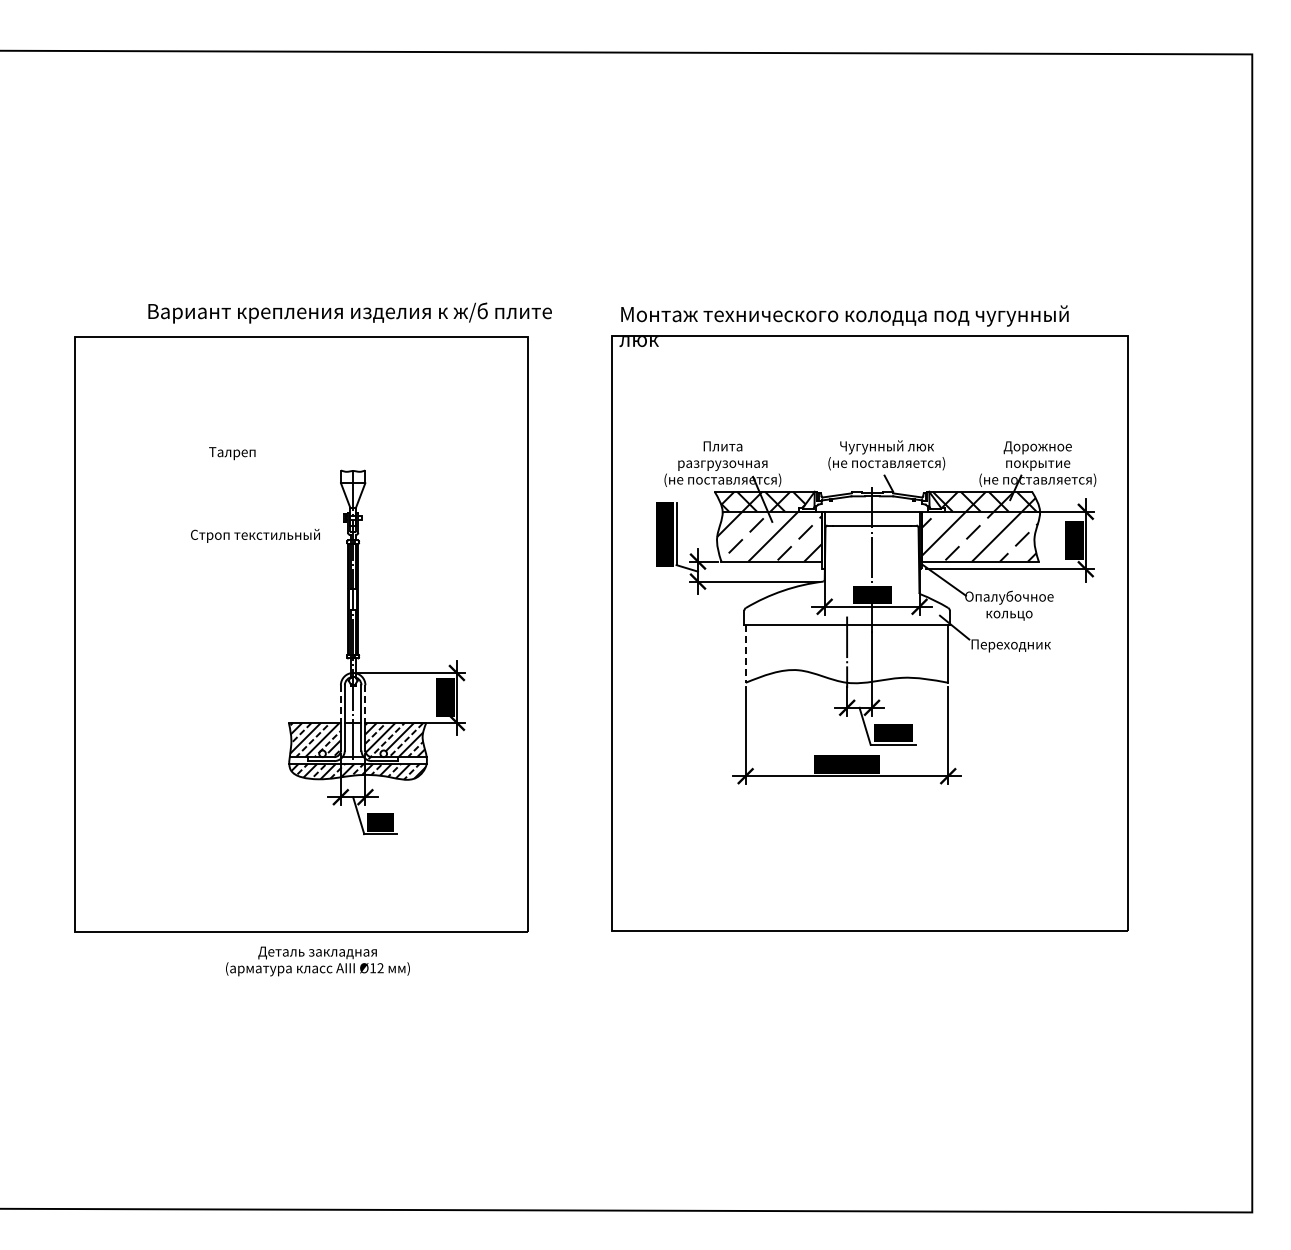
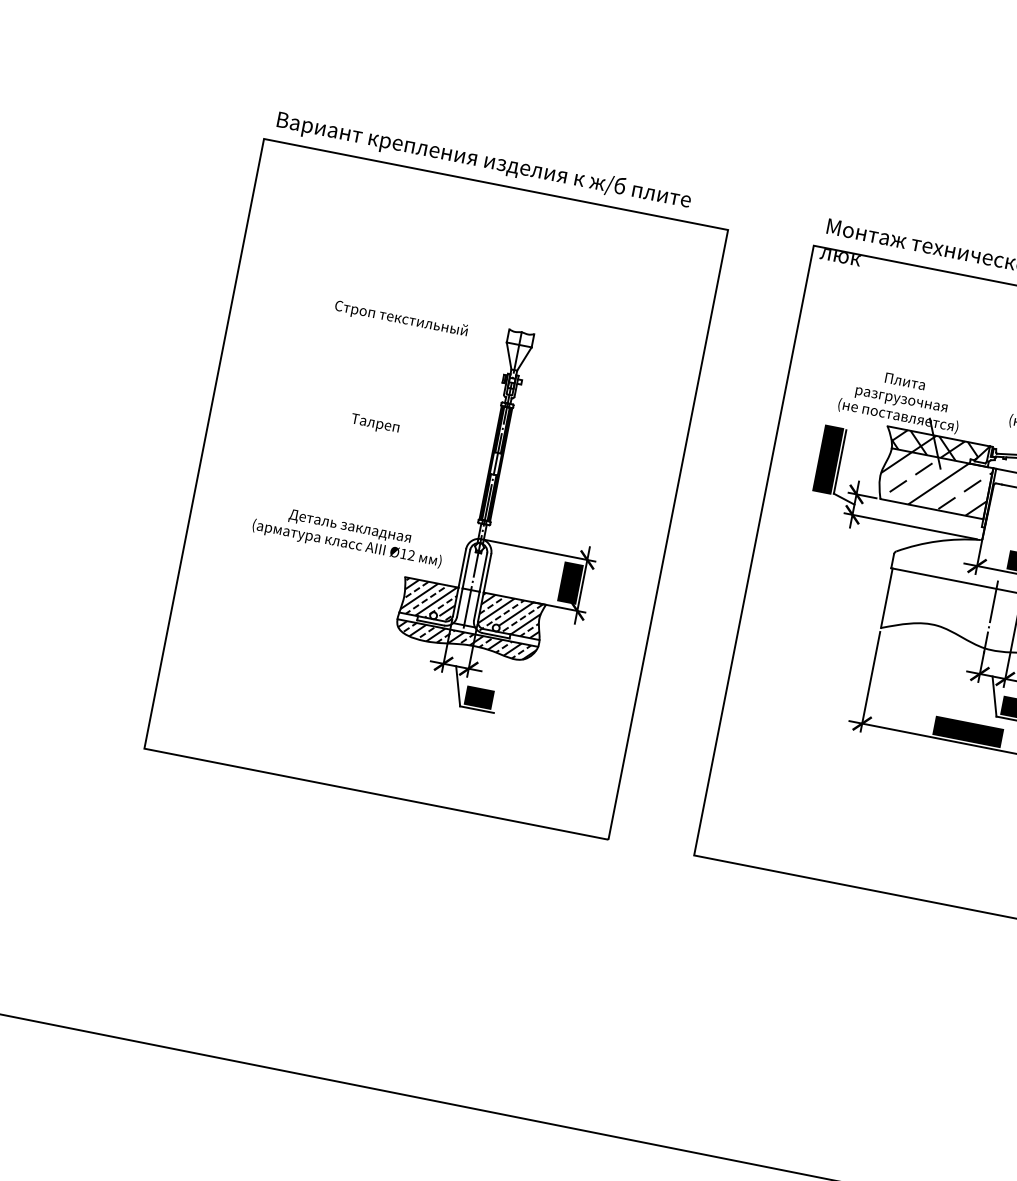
text: (349, 312) -> (483, 160), moved
text: (232, 453) -> (375, 424), moved
text: (255, 535) -> (401, 318), moved
line: (745, 654) -> (886, 599), dashed -> solid
line: (340, 704) -> (461, 568), dashed -> solid
line: (365, 704) -> (487, 573), dashed -> solid
text: (317, 961) -> (348, 535), moved

